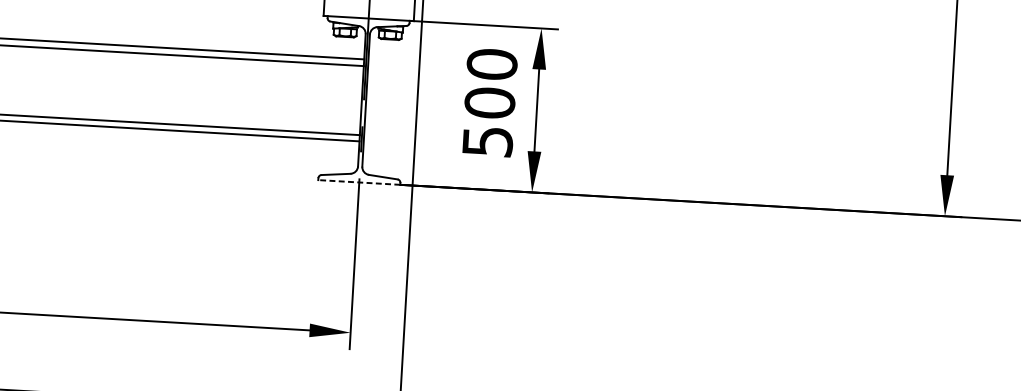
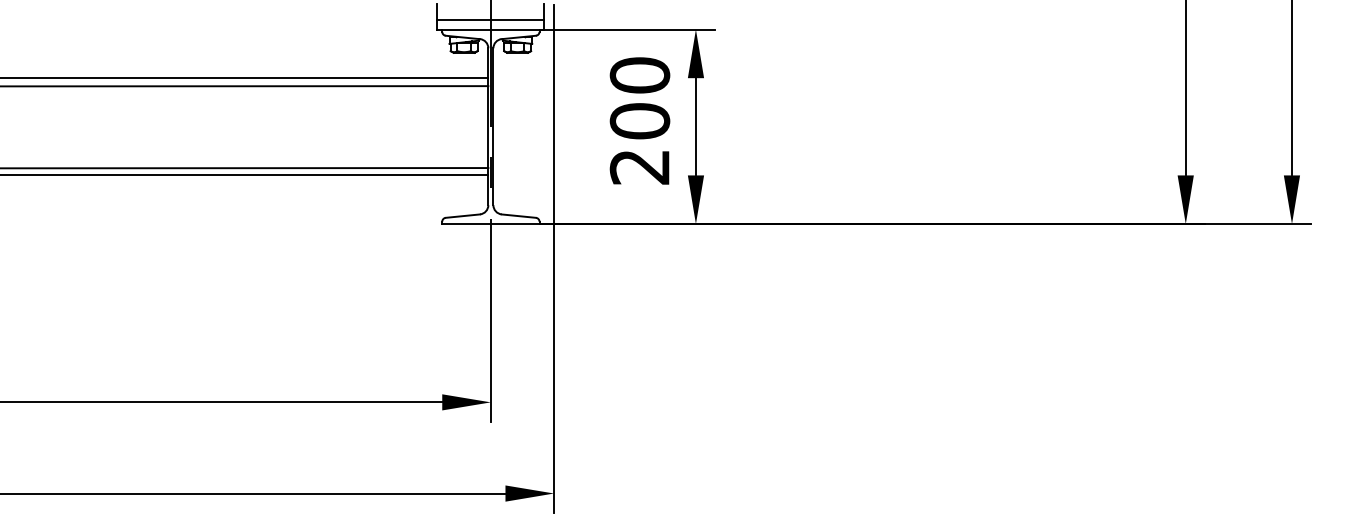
line: (368, 10) -> (490, 19), added
text: (487, 142) -> (639, 167), 500 -> 200
line: (358, 182) -> (490, 224), dashed -> solid

